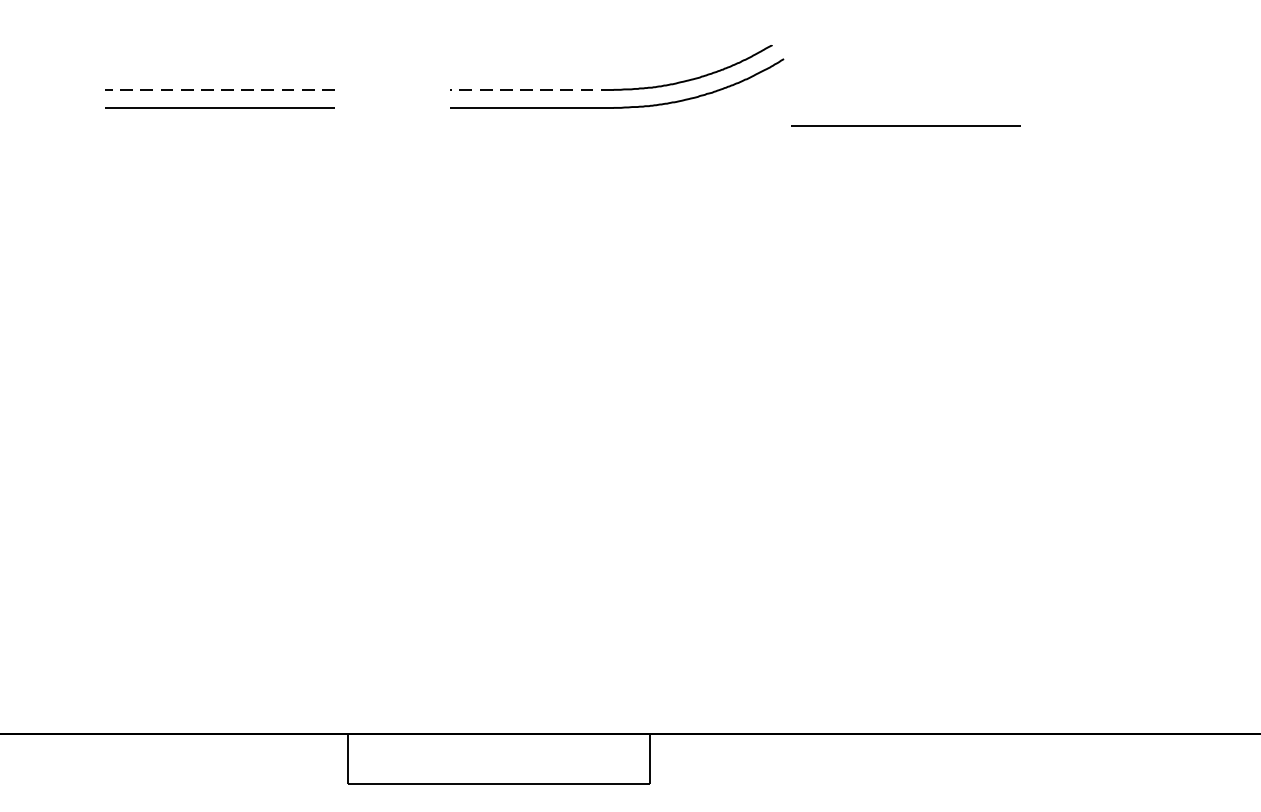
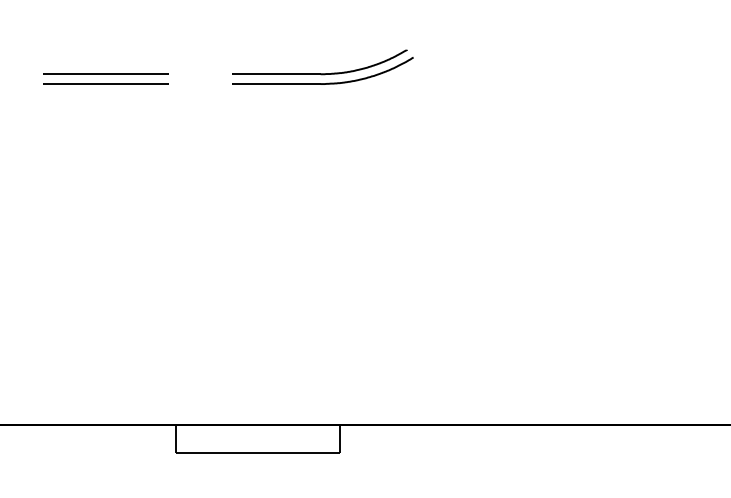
line: (220, 90) -> (106, 74), dashed -> solid
line: (532, 90) -> (276, 74), dashed -> solid
line: (904, 125) -> (479, 93), removed

